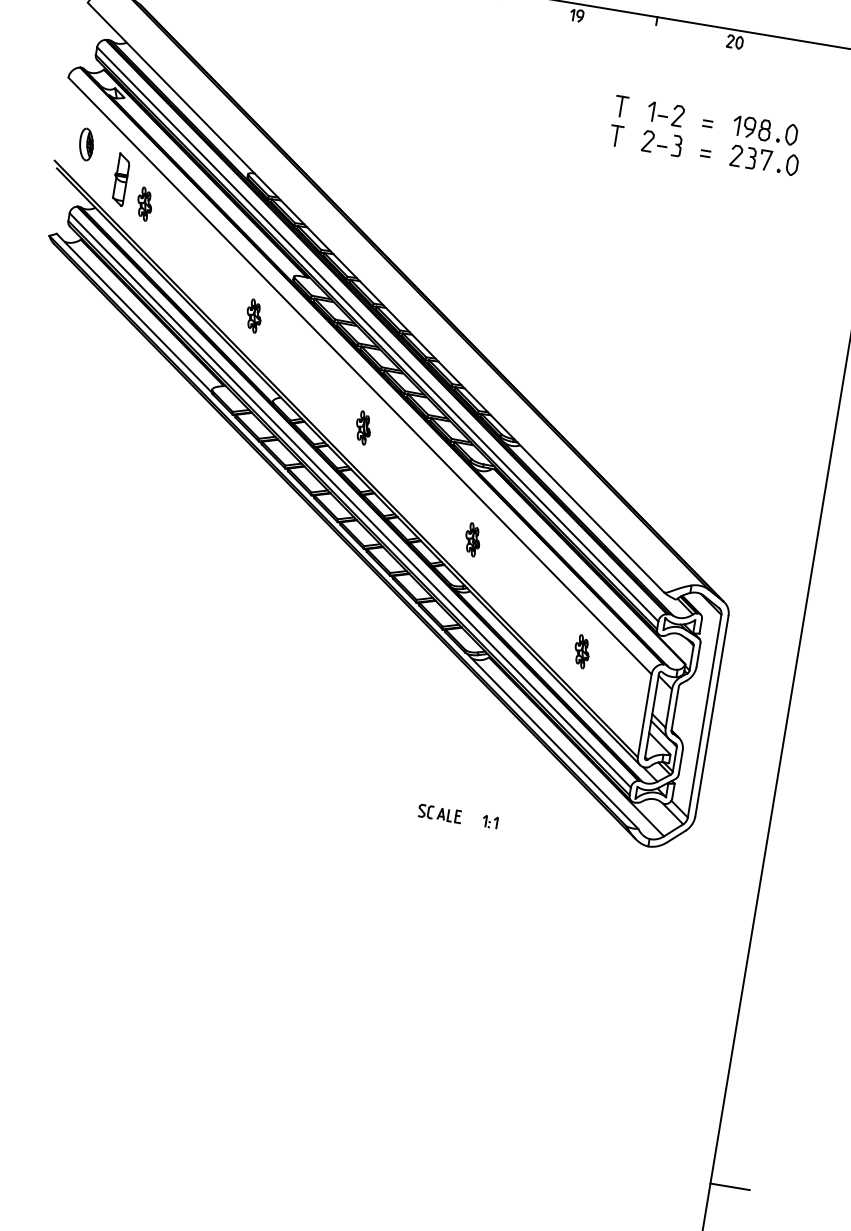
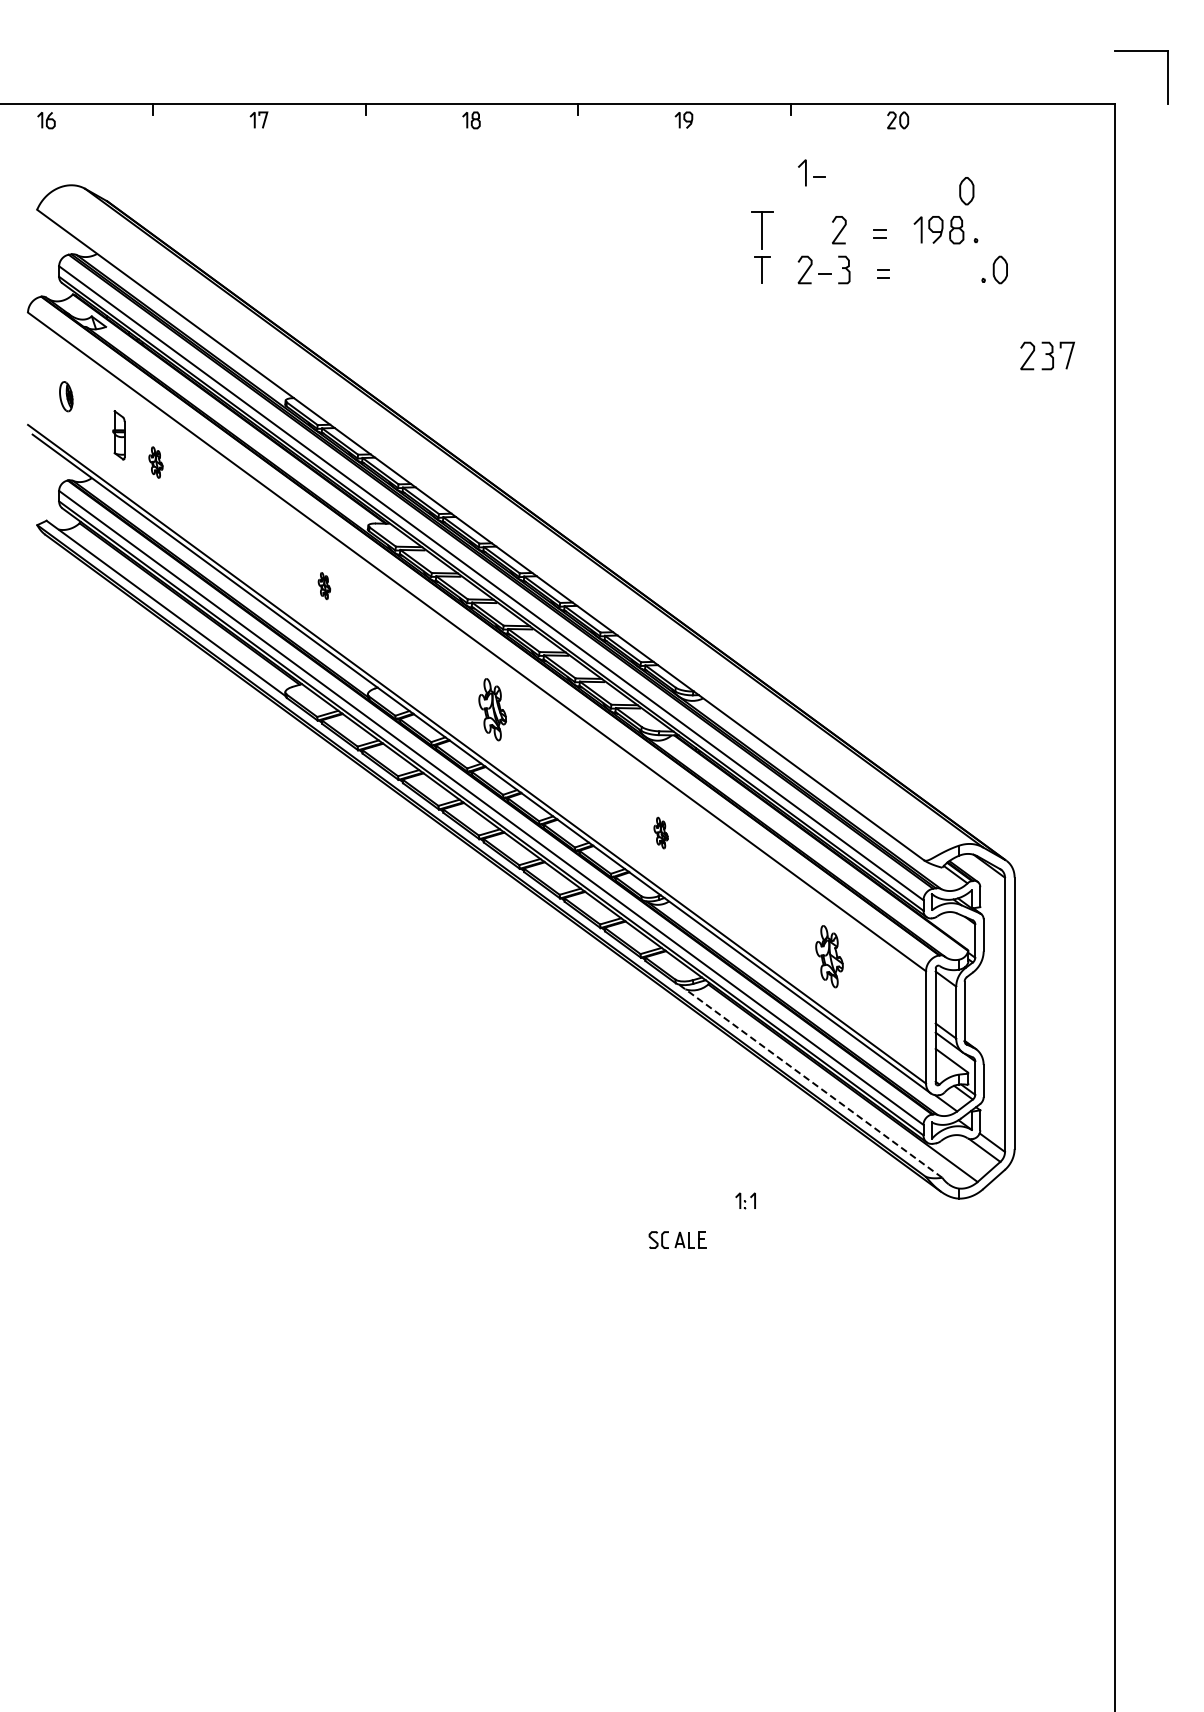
part: (621, 106) -> (762, 229), size x1.4
part: (657, 112) -> (811, 172), moved
part: (791, 135) -> (966, 191), moved
part: (86, 144) -> (66, 396), size x0.7
part: (751, 157) -> (1047, 355), moved
part: (120, 178) -> (118, 434), size x0.7
part: (144, 204) -> (155, 462), size x0.7
part: (254, 315) -> (324, 585), size x0.6
part: (363, 427) -> (492, 709), size x1.4
part: (472, 539) -> (660, 832), size x0.7
part: (582, 651) -> (829, 956), size x1.4
line: (552, 740) -> (810, 1080), solid -> dashed
part: (439, 813) -> (677, 1239), moved
line: (729, 1187) -> (1140, 1629), removed

